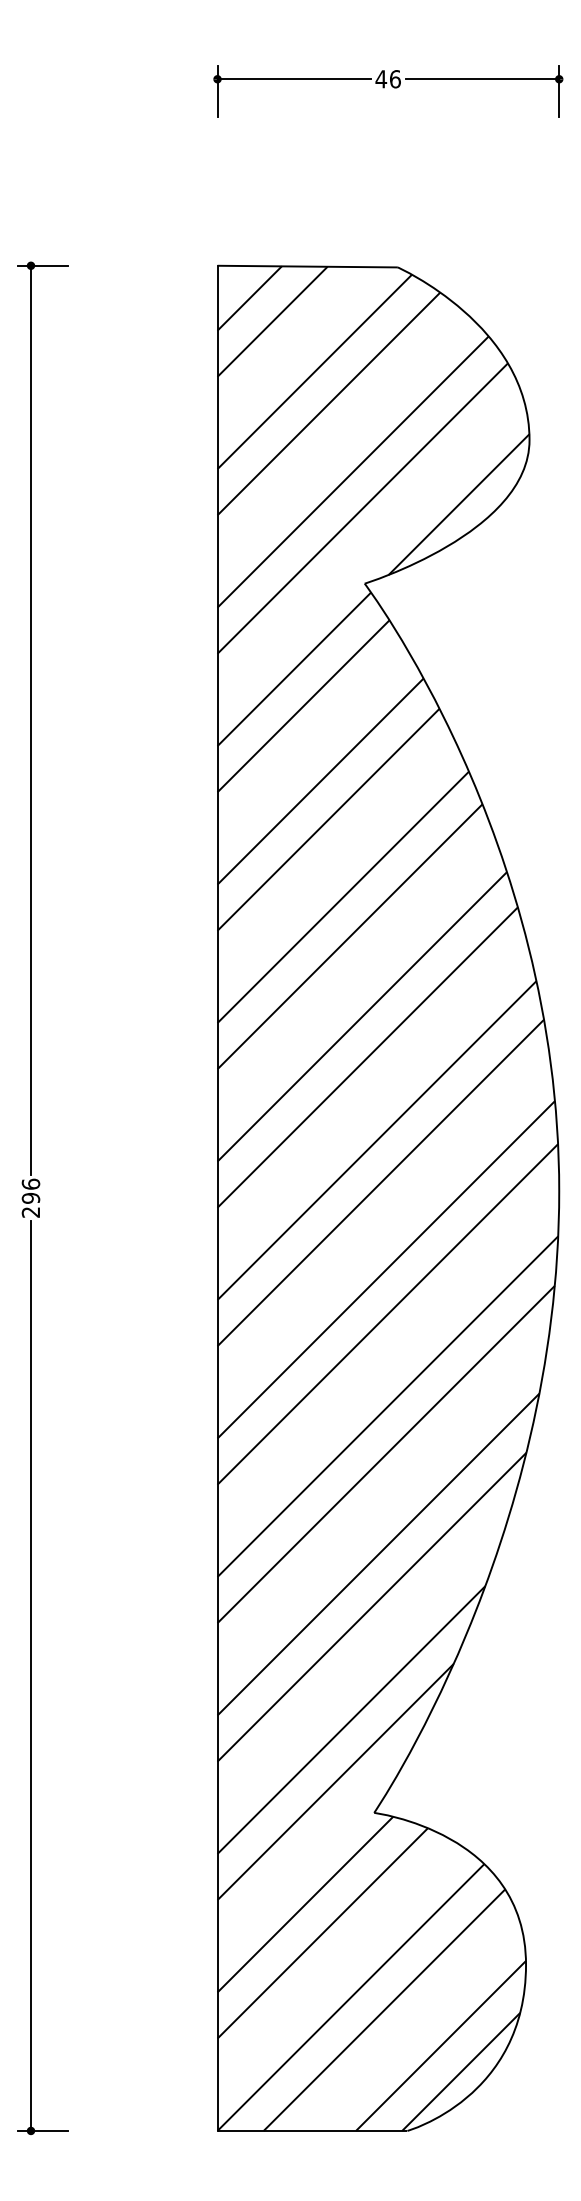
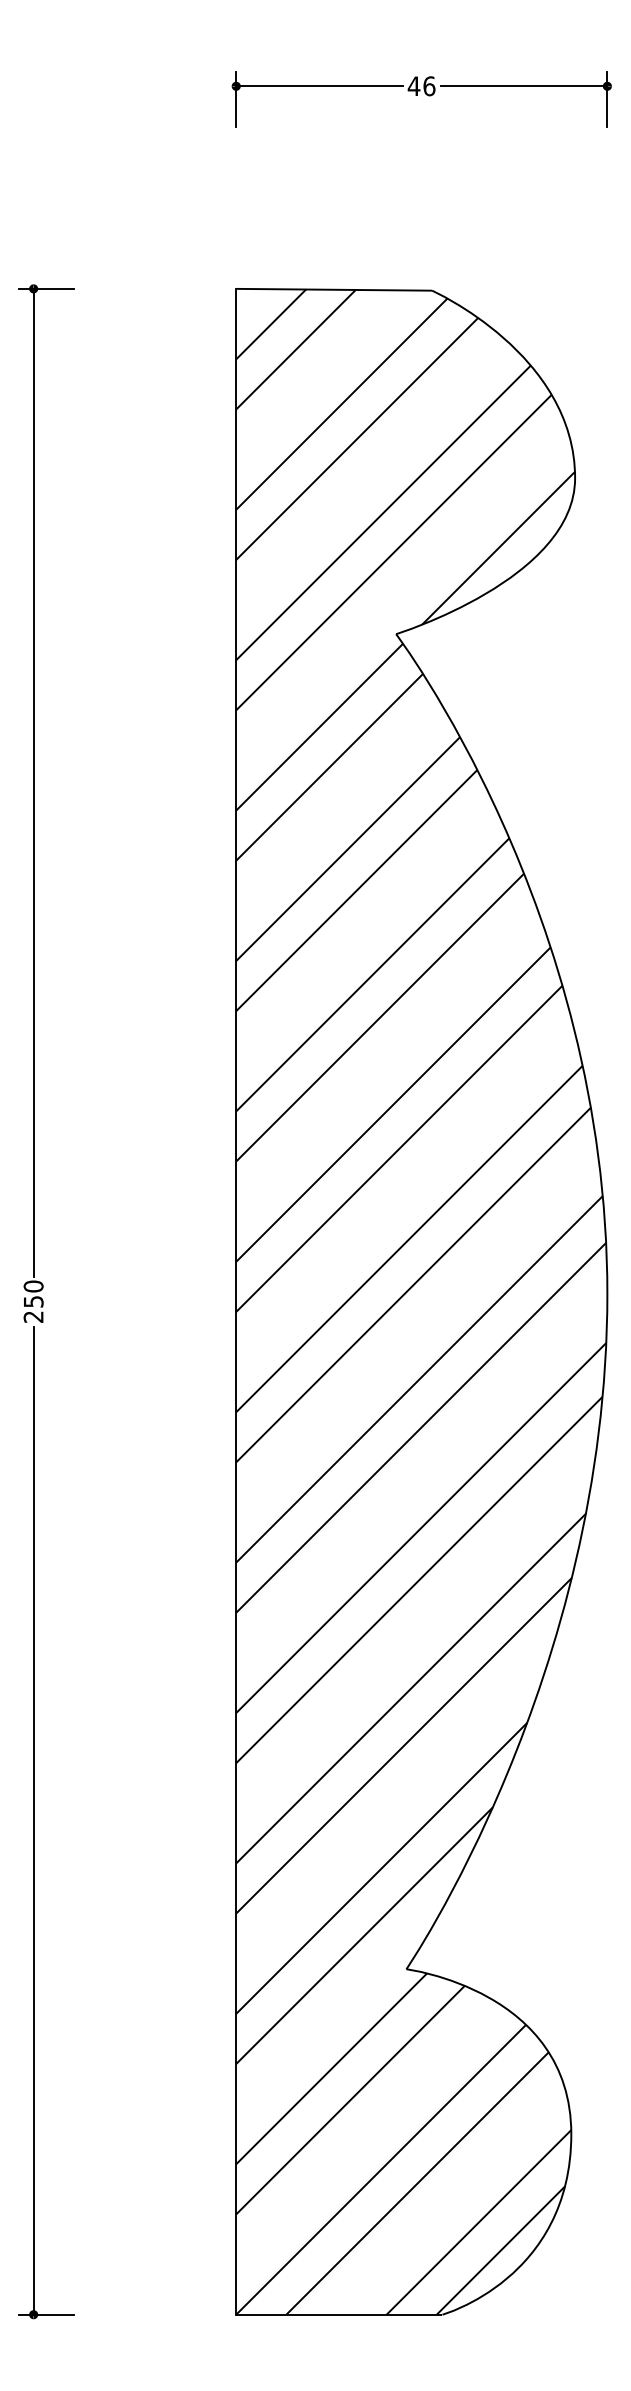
text: (30, 1190) -> (33, 1293), 296 -> 250

